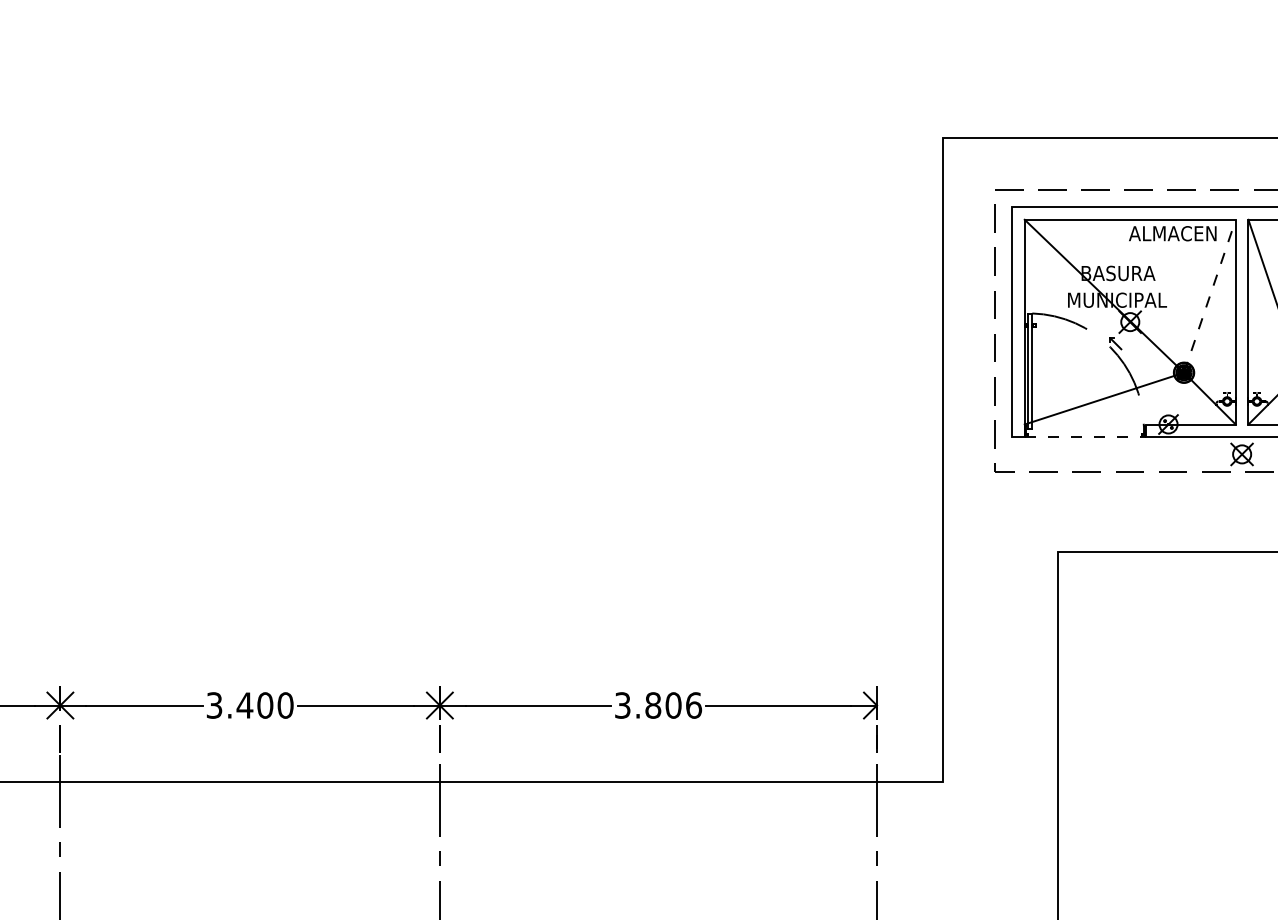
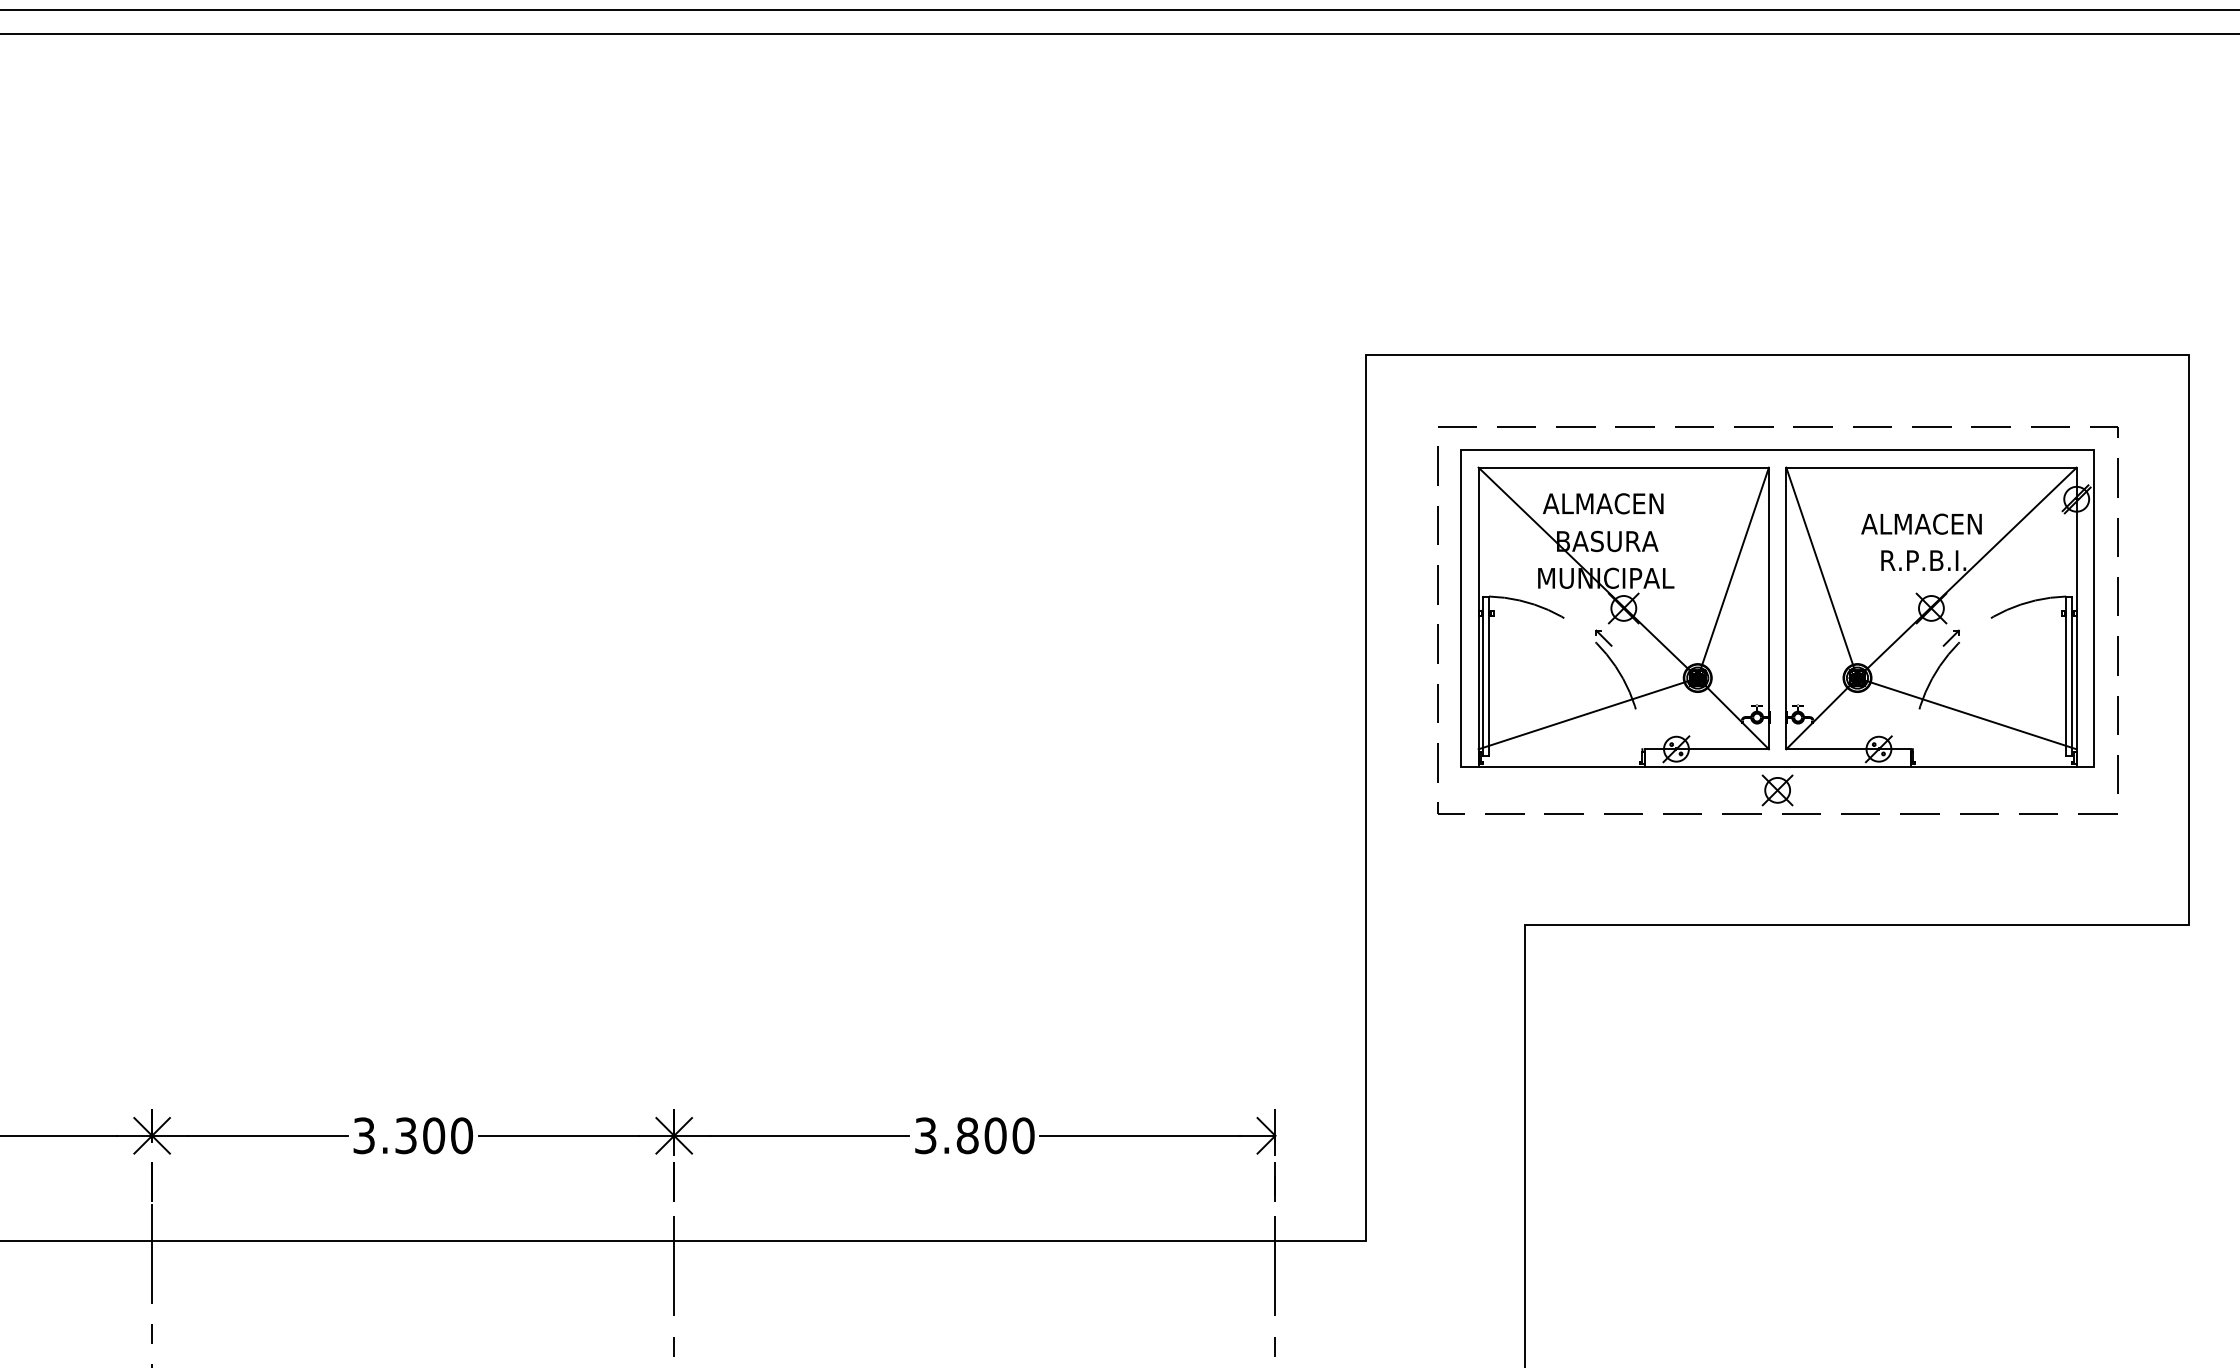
text: (1172, 233) -> (1603, 503), moved
line: (1210, 296) -> (1733, 572), dashed -> solid
line: (1085, 437) -> (1562, 766), dashed -> solid
text: (244, 705) -> (405, 1135), 3.400 -> 3.300
text: (693, 705) -> (1023, 1135), 3.806 -> 3.800

